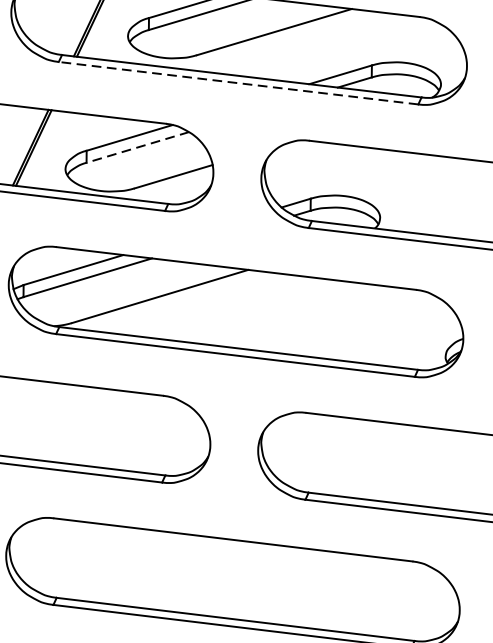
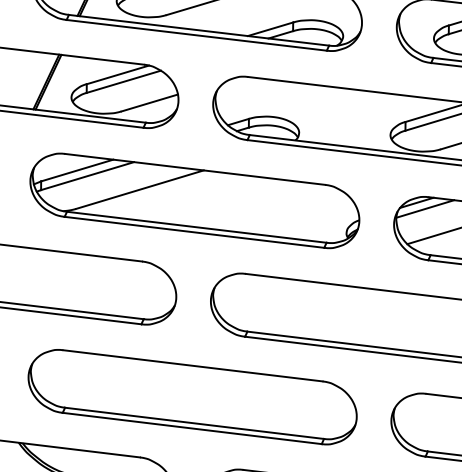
line: (238, 83) -> (196, 35), dashed -> solid
line: (137, 147) -> (123, 81), dashed -> solid

